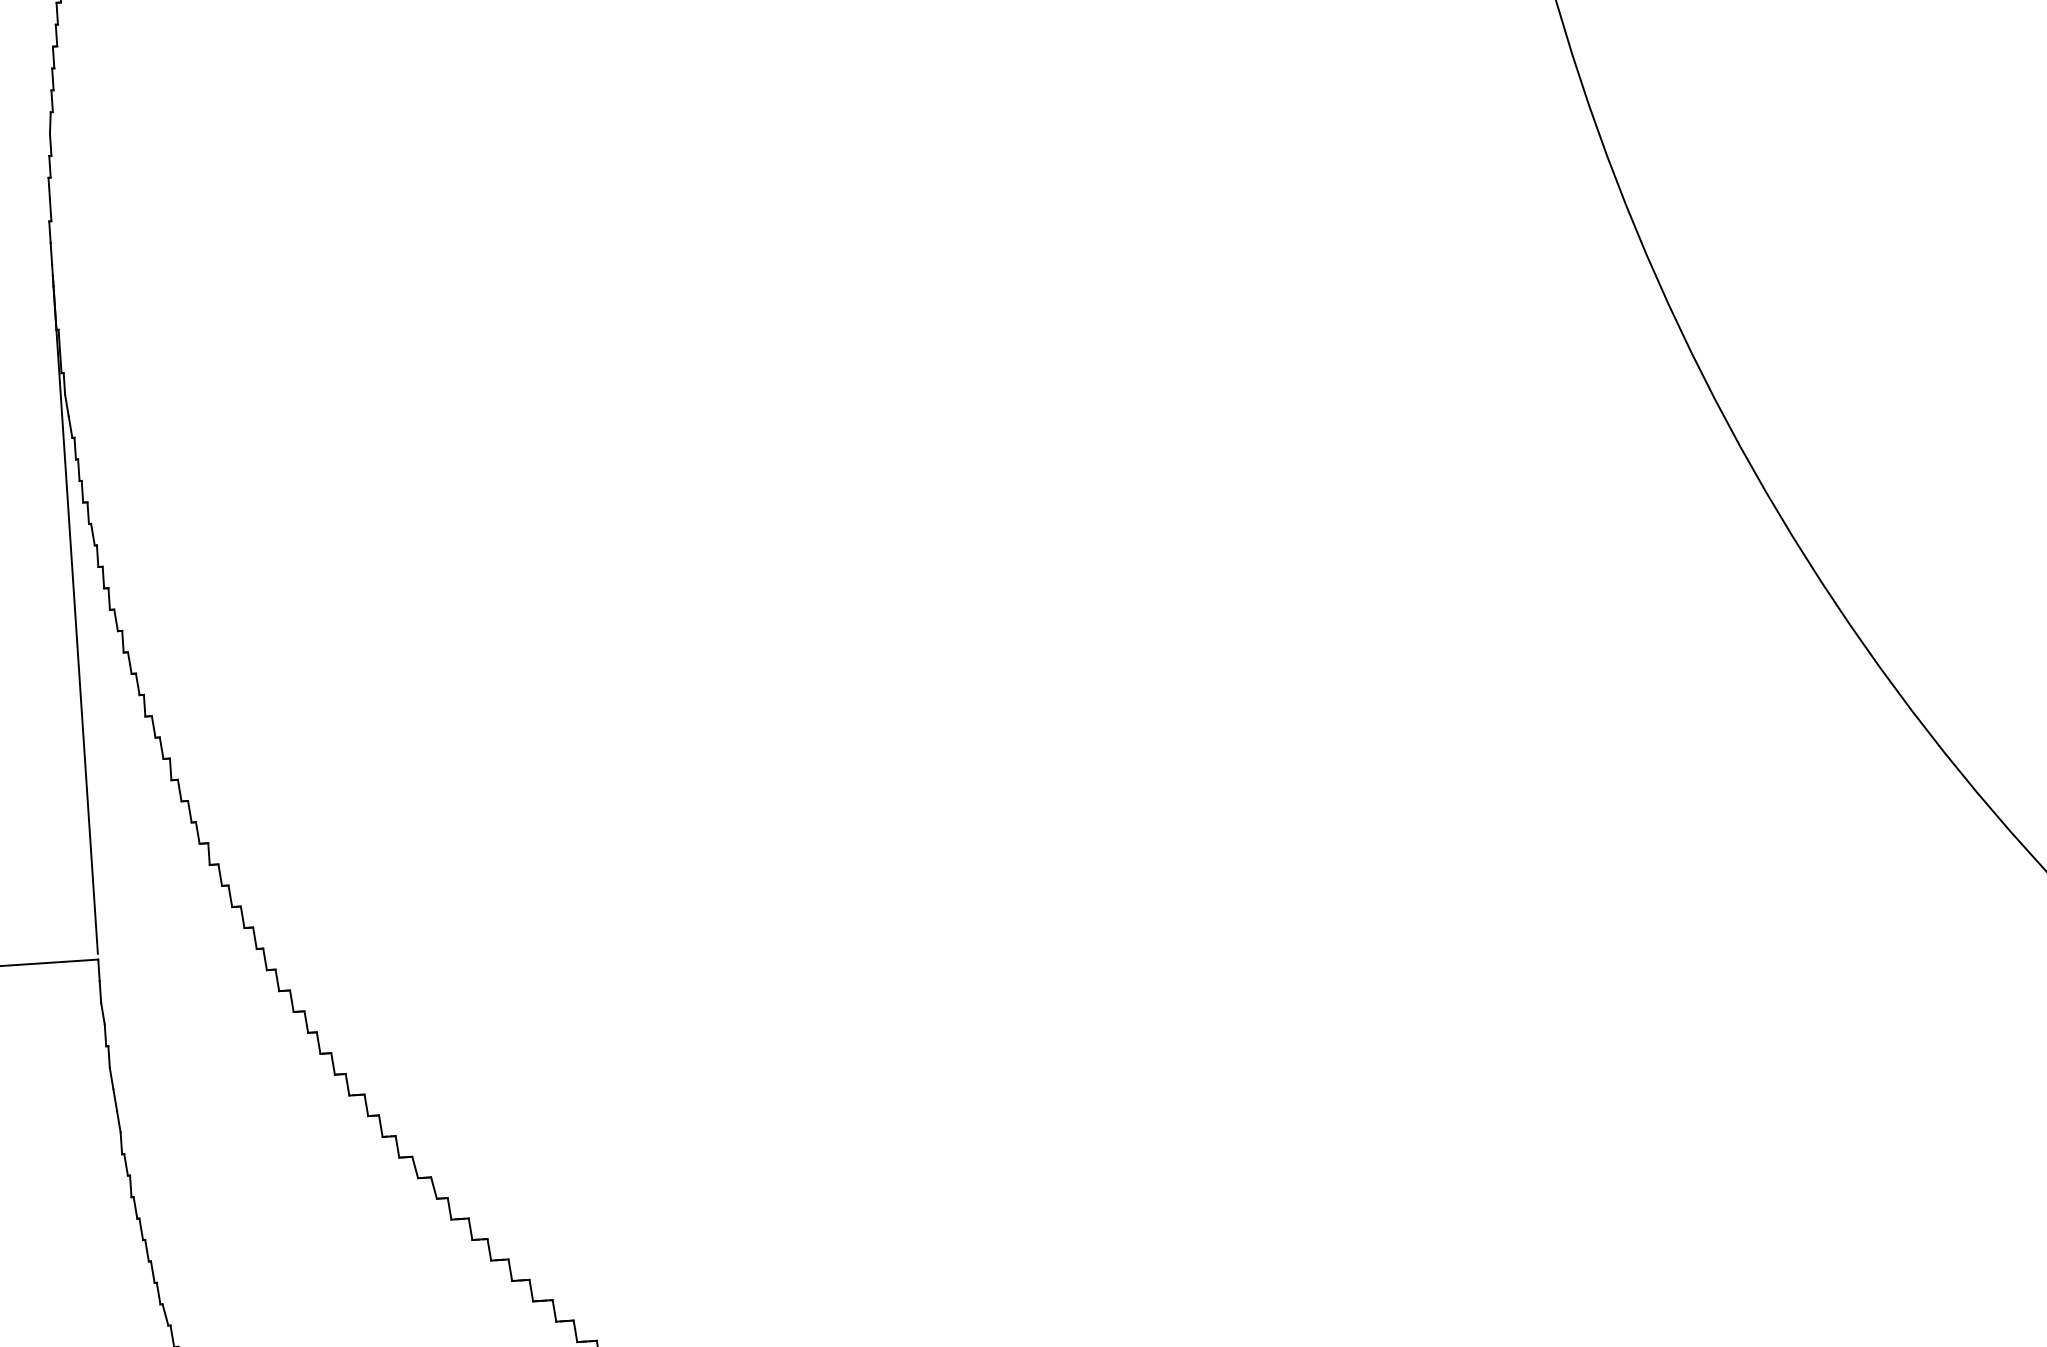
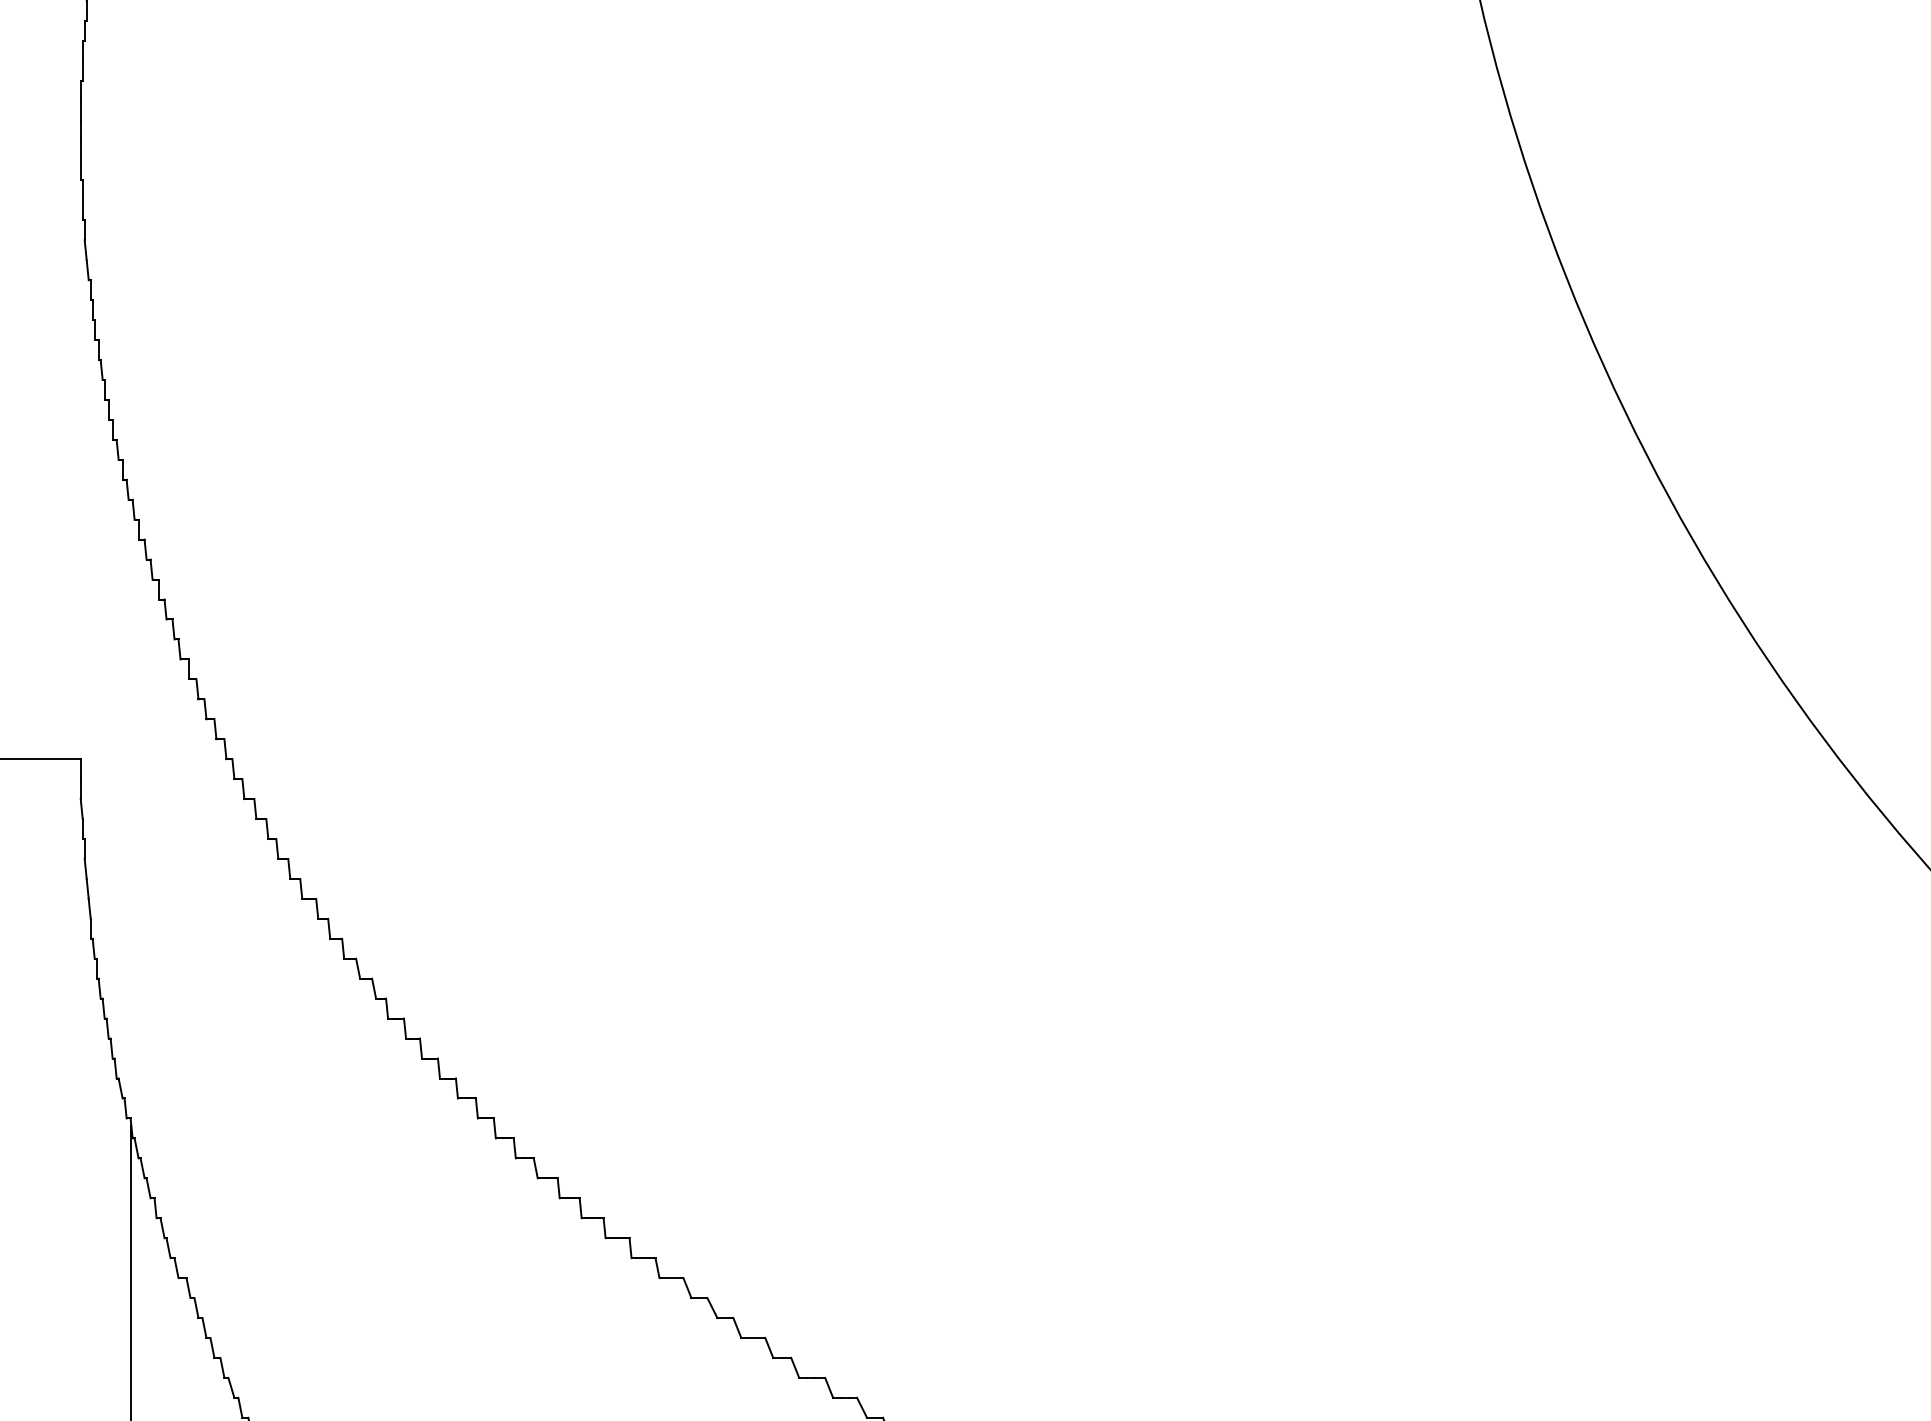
line: (75, 613) -> (80, 441), removed

